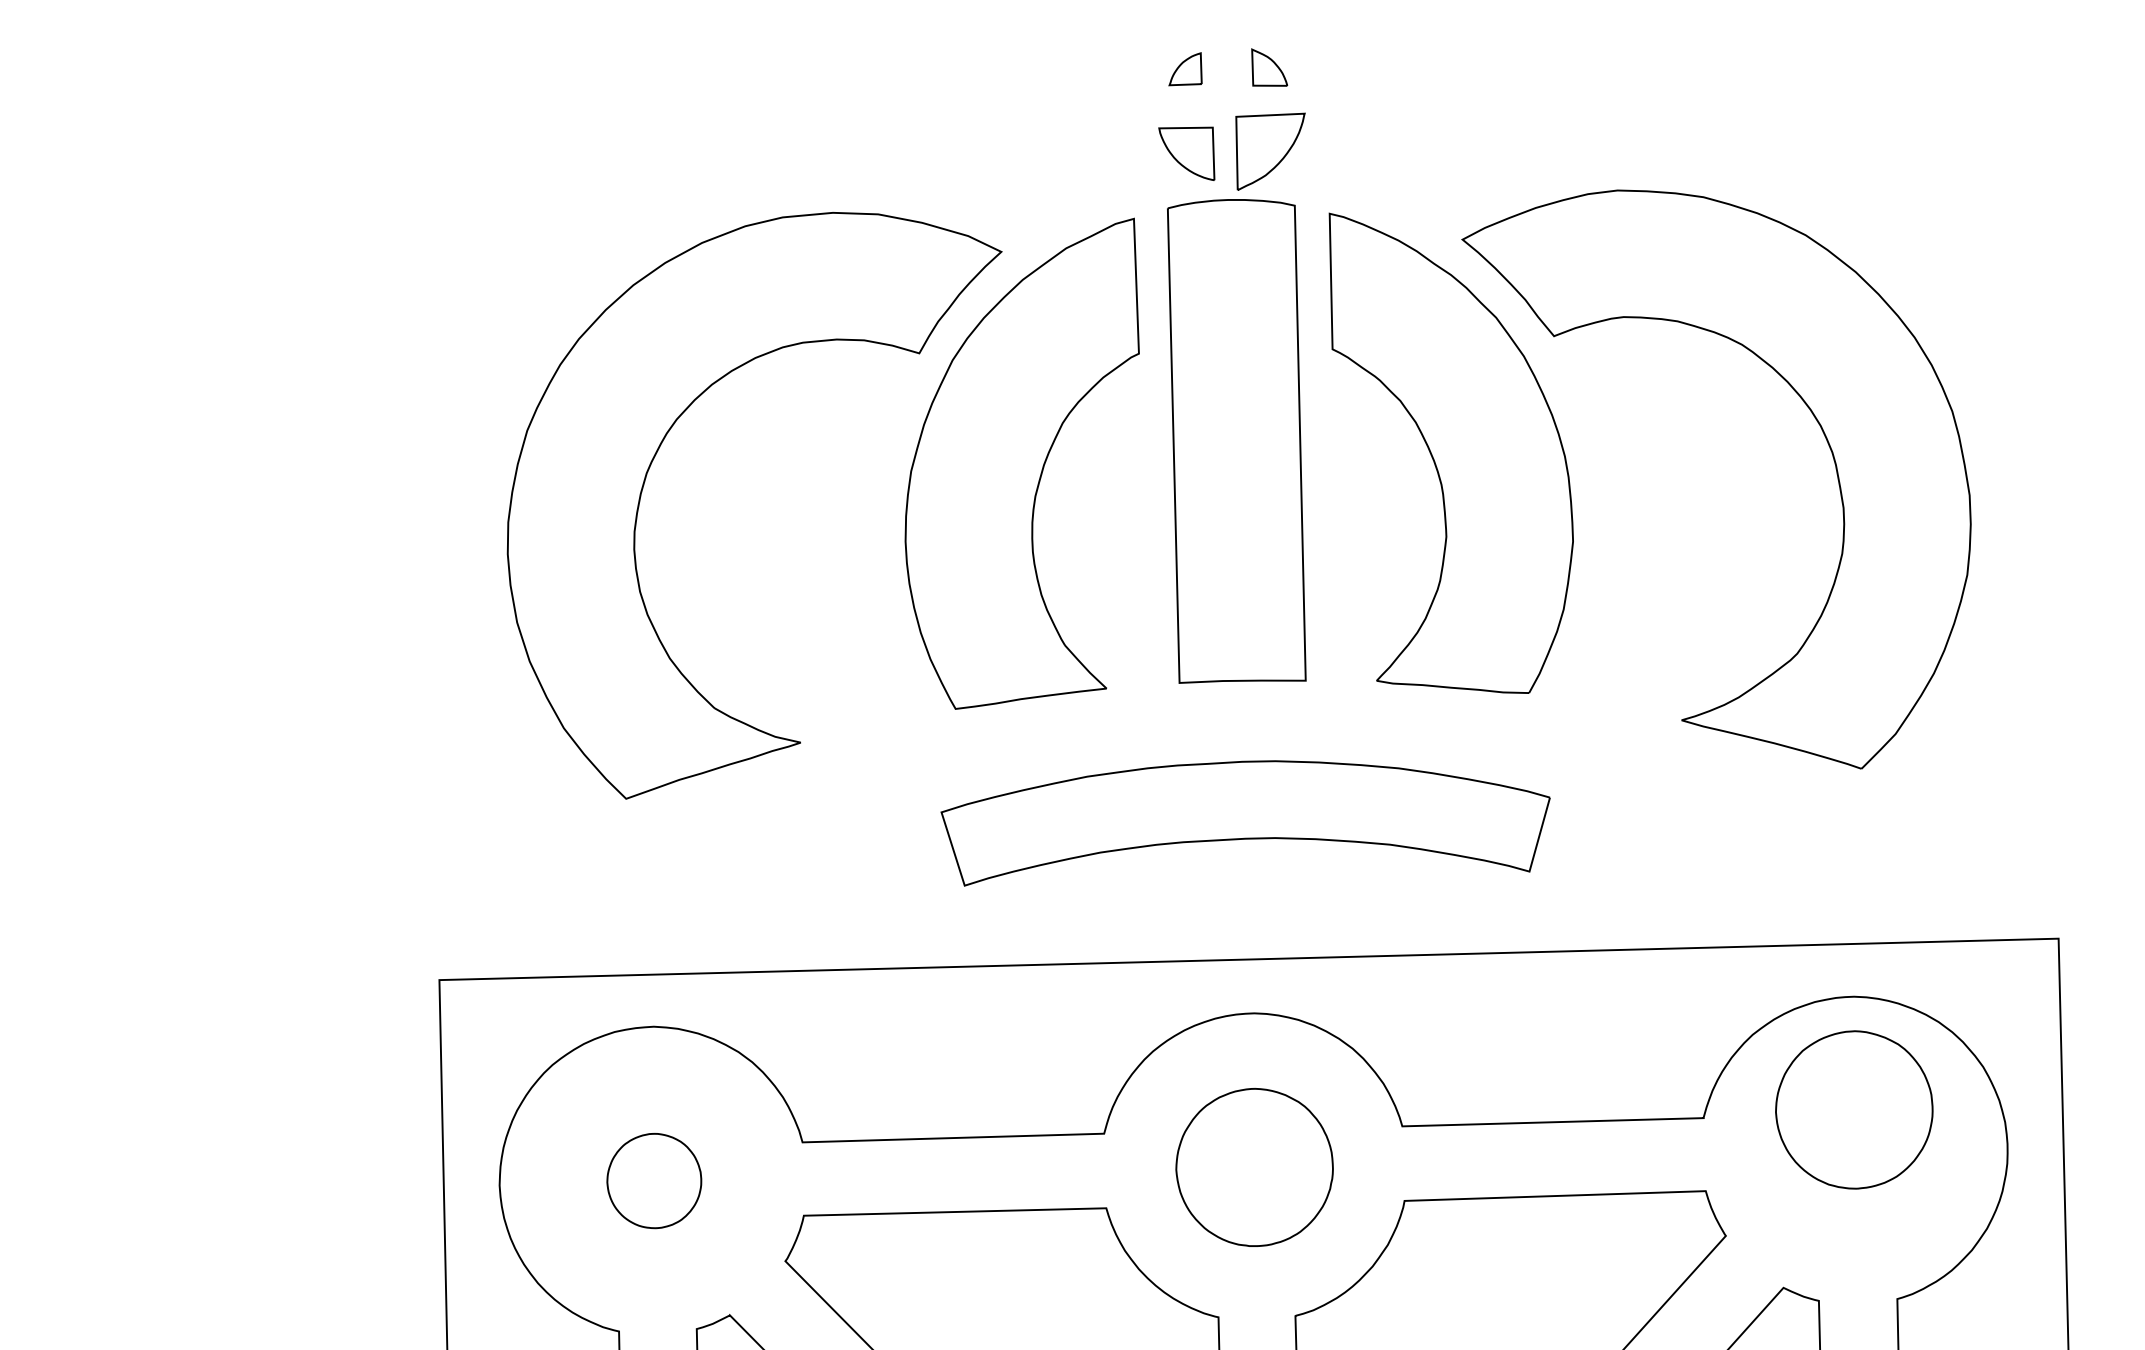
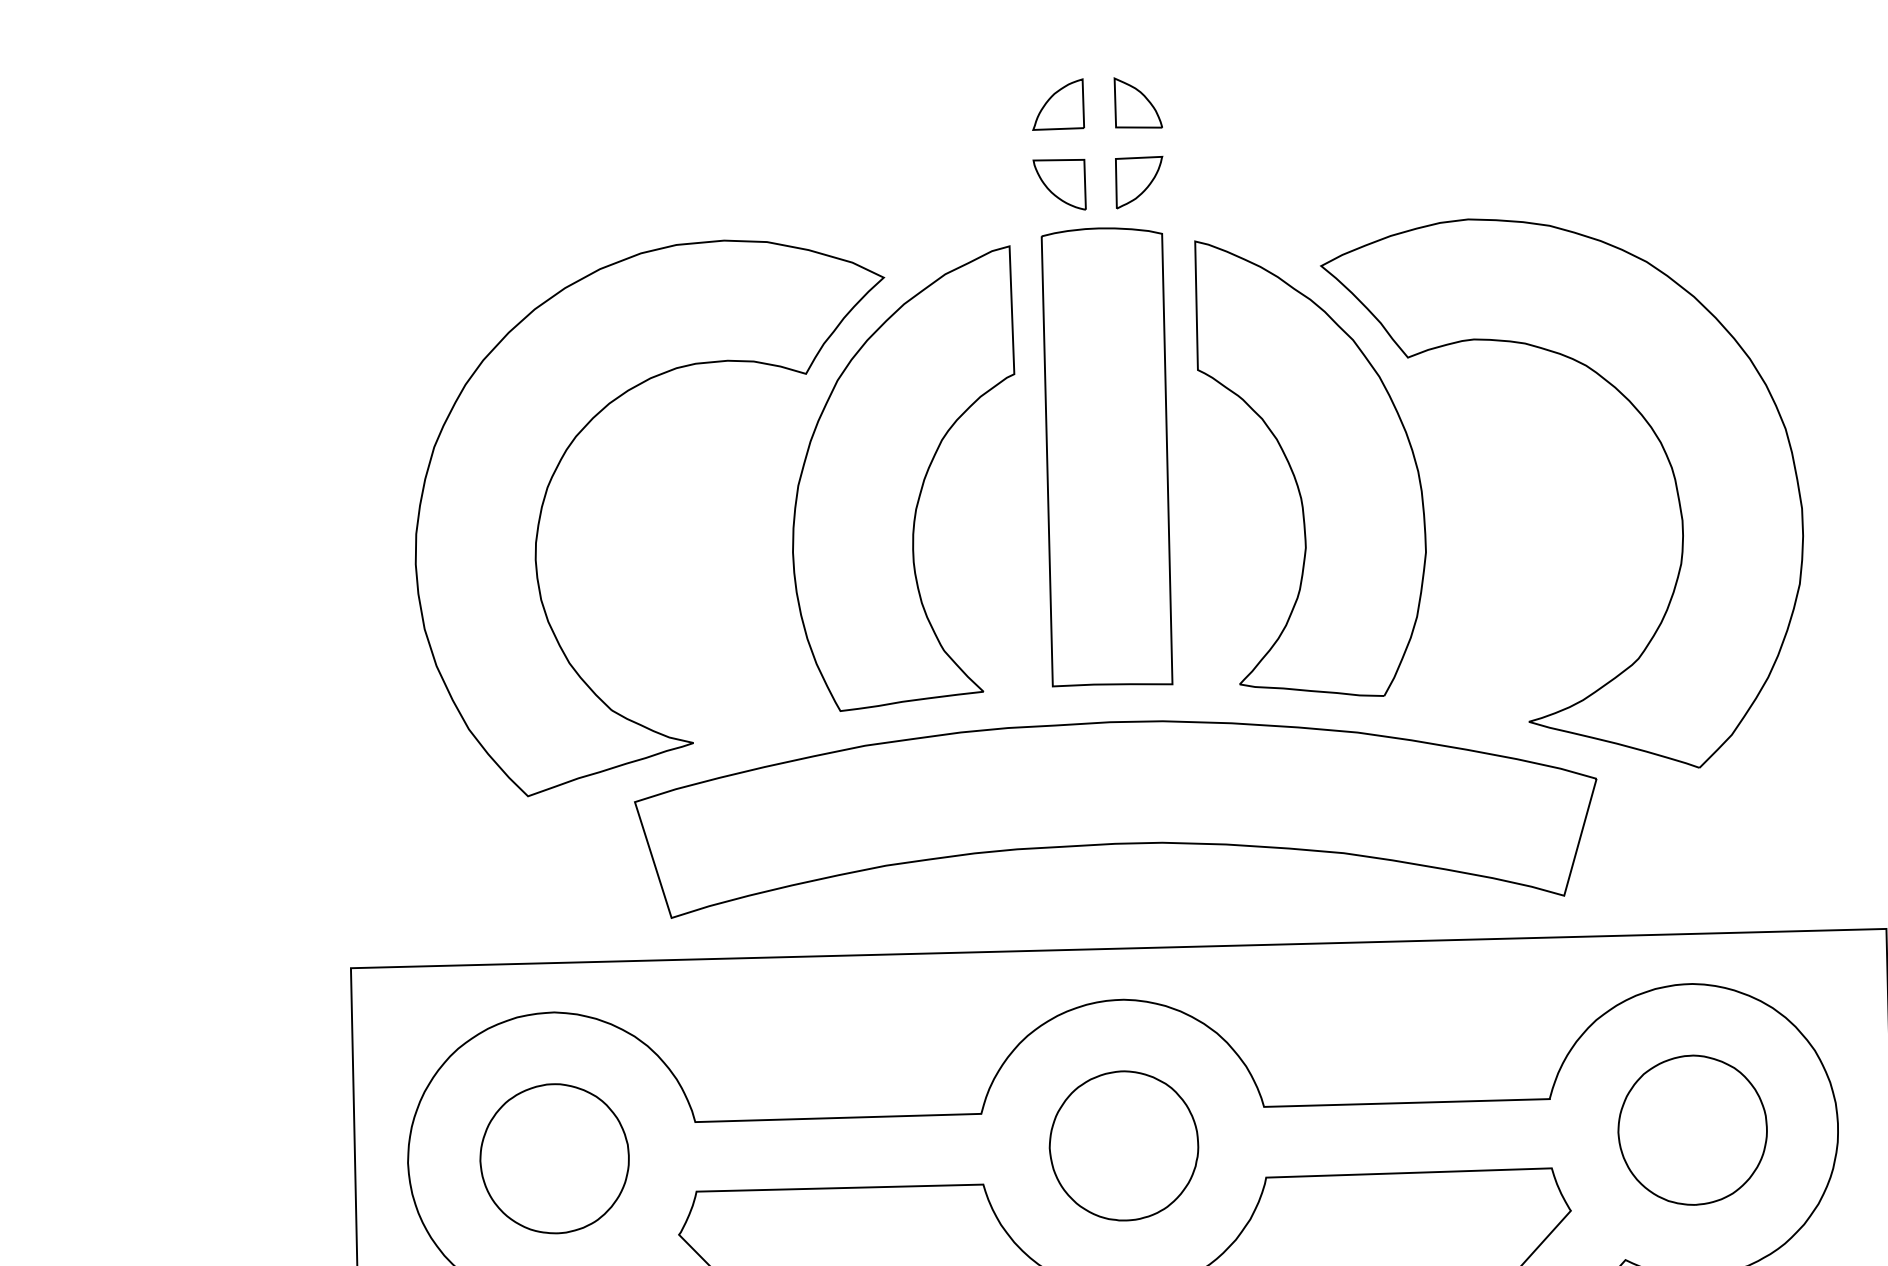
part: (1269, 67) -> (1138, 102), size x1.43
part: (1185, 68) -> (1058, 103), size x1.67
part: (1270, 151) -> (1139, 182), size x0.71
part: (1245, 823) -> (1115, 819), size x1.67
part: (1854, 1109) -> (1692, 1129), moved
part: (654, 1180) -> (554, 1158), size x1.67

